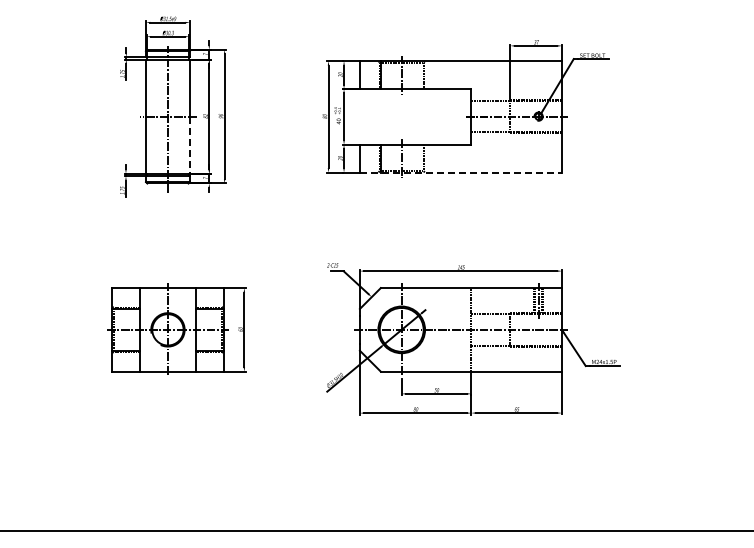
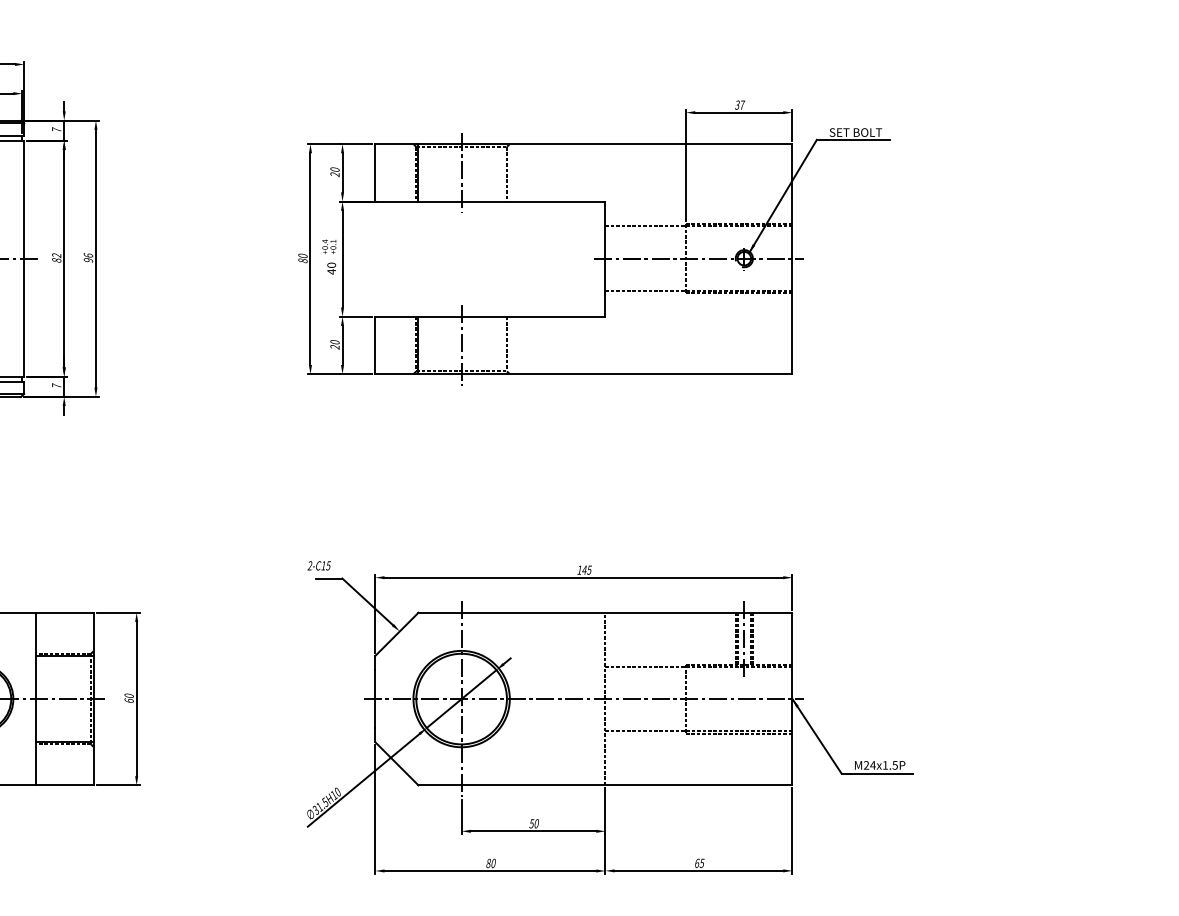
line: (189, 145) -> (23, 318), dashed -> solid
line: (460, 172) -> (583, 374), dashed -> solid

